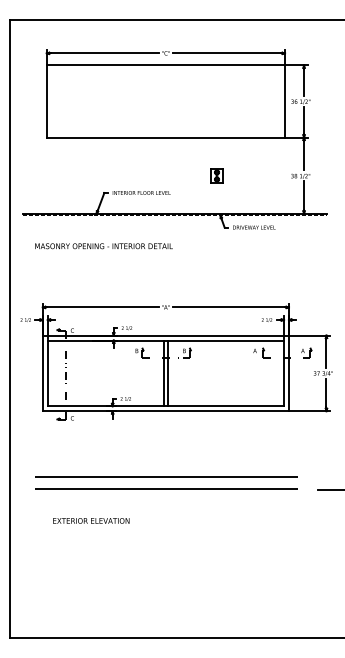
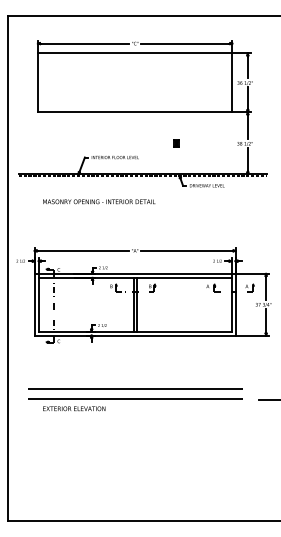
part: (216, 176) -> (176, 144), size x0.62
text: (103, 246) -> (98, 202), moved
text: (91, 520) -> (74, 408), moved

